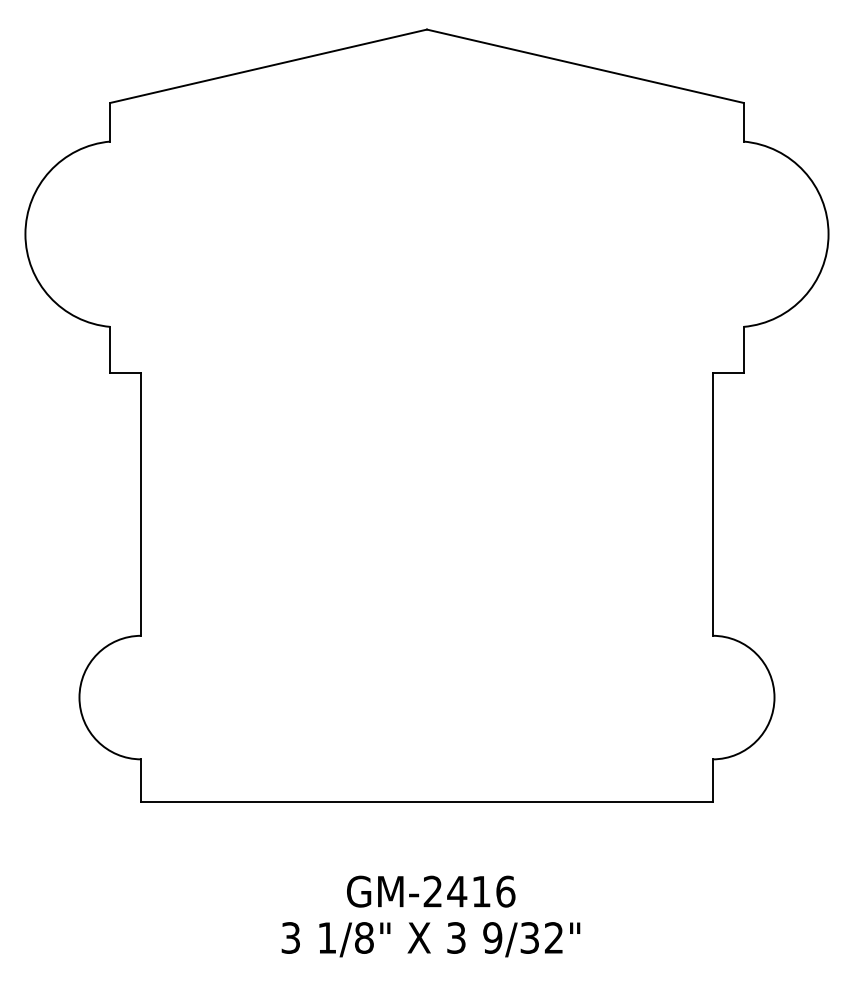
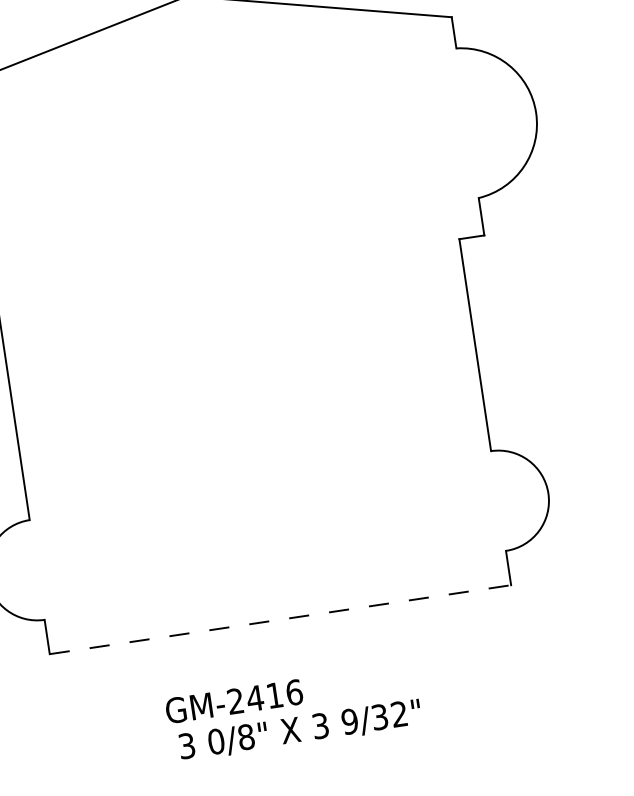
line: (427, 801) -> (280, 619), solid -> dashed
text: (431, 891) -> (234, 701), moved
text: (326, 937) -> (215, 741), 1/8" -> 0/8"

